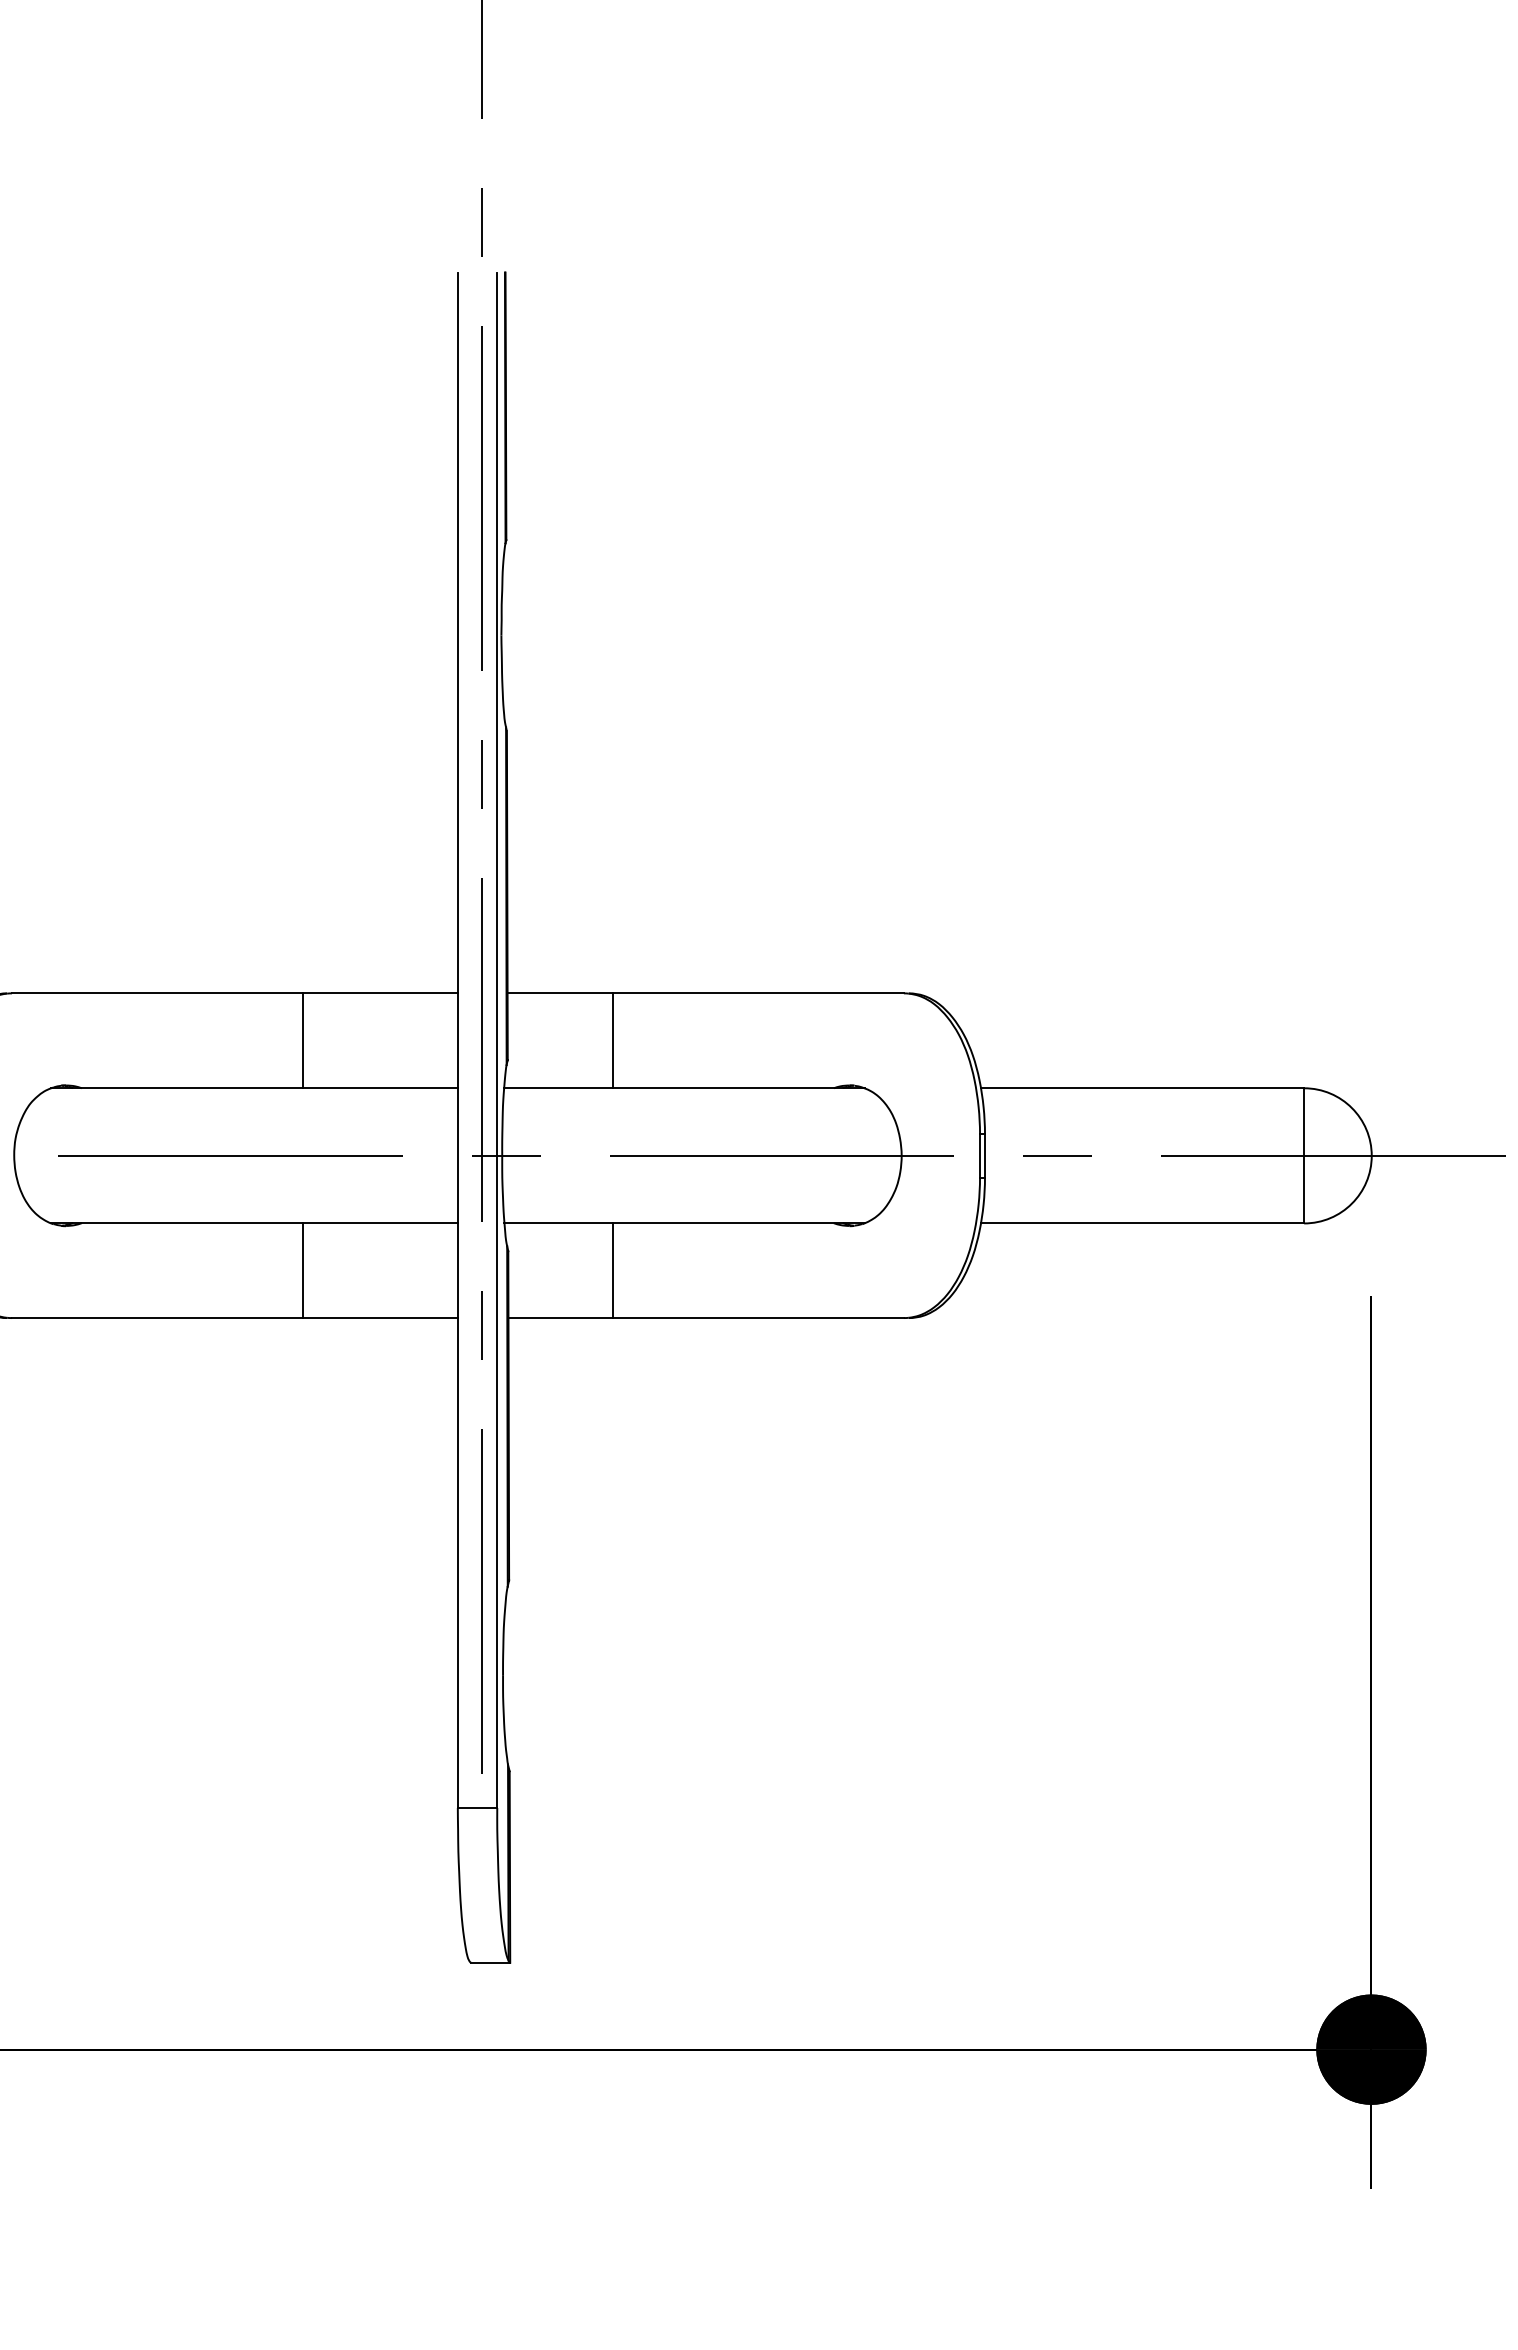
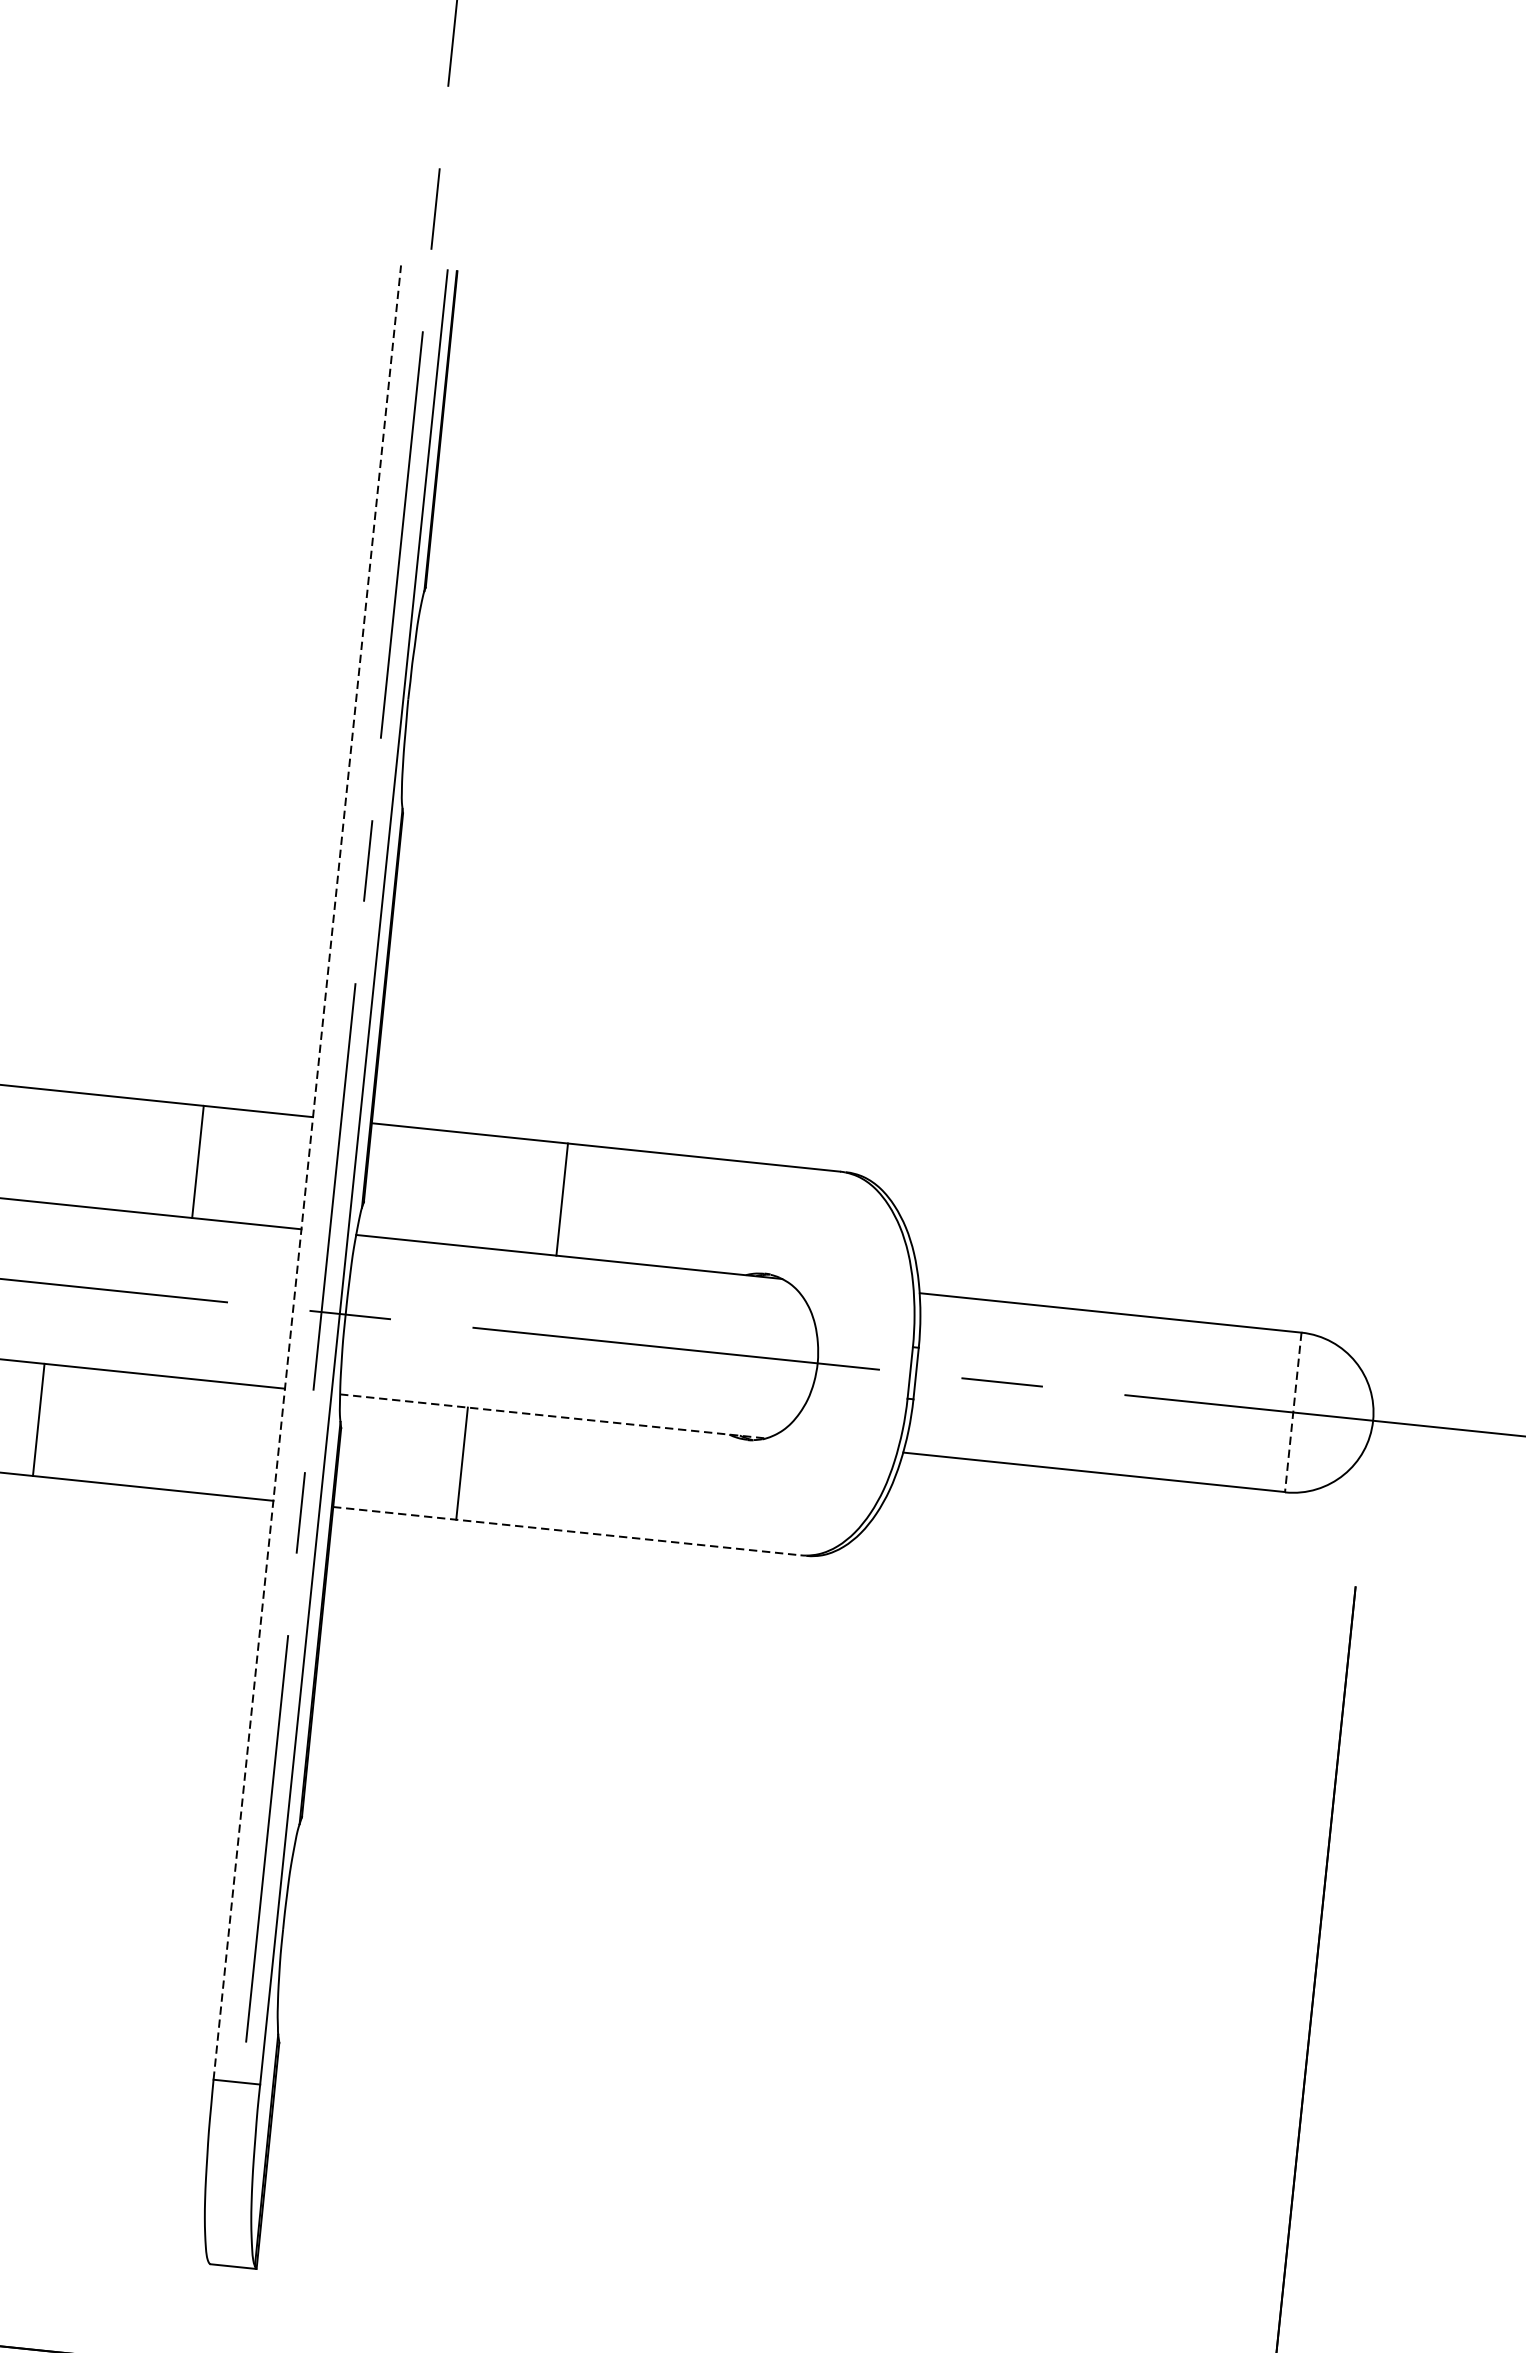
line: (303, 1040) -> (198, 1161), moved
line: (457, 1040) -> (306, 1172), solid -> dashed
line: (612, 1040) -> (562, 1199), moved
line: (1304, 1156) -> (1293, 1413), solid -> dashed
line: (685, 1223) -> (553, 1416), solid -> dashed
line: (303, 1270) -> (38, 1419), moved
line: (706, 1318) -> (567, 1531), solid -> dashed

